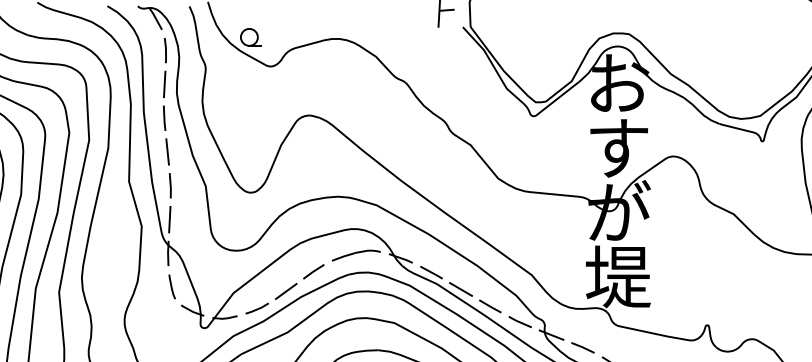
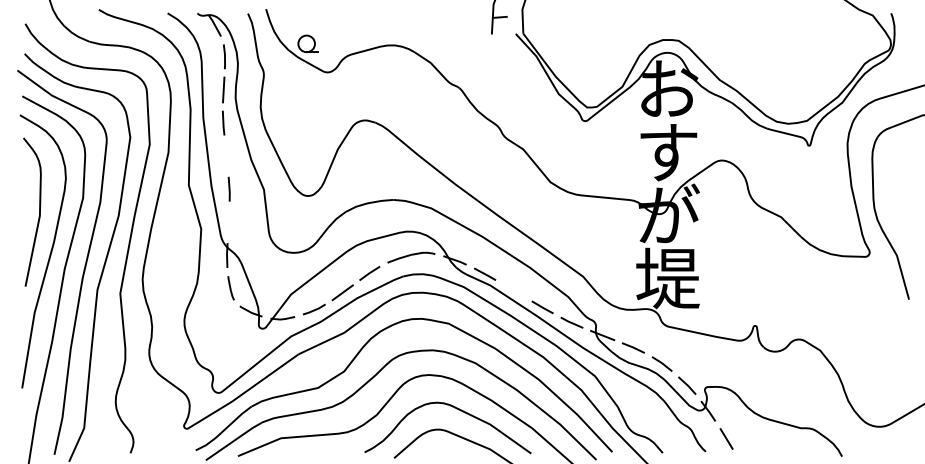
line: (167, 151) -> (226, 155), removed
line: (169, 218) -> (228, 221), removed
line: (460, 289) -> (513, 290), removed

